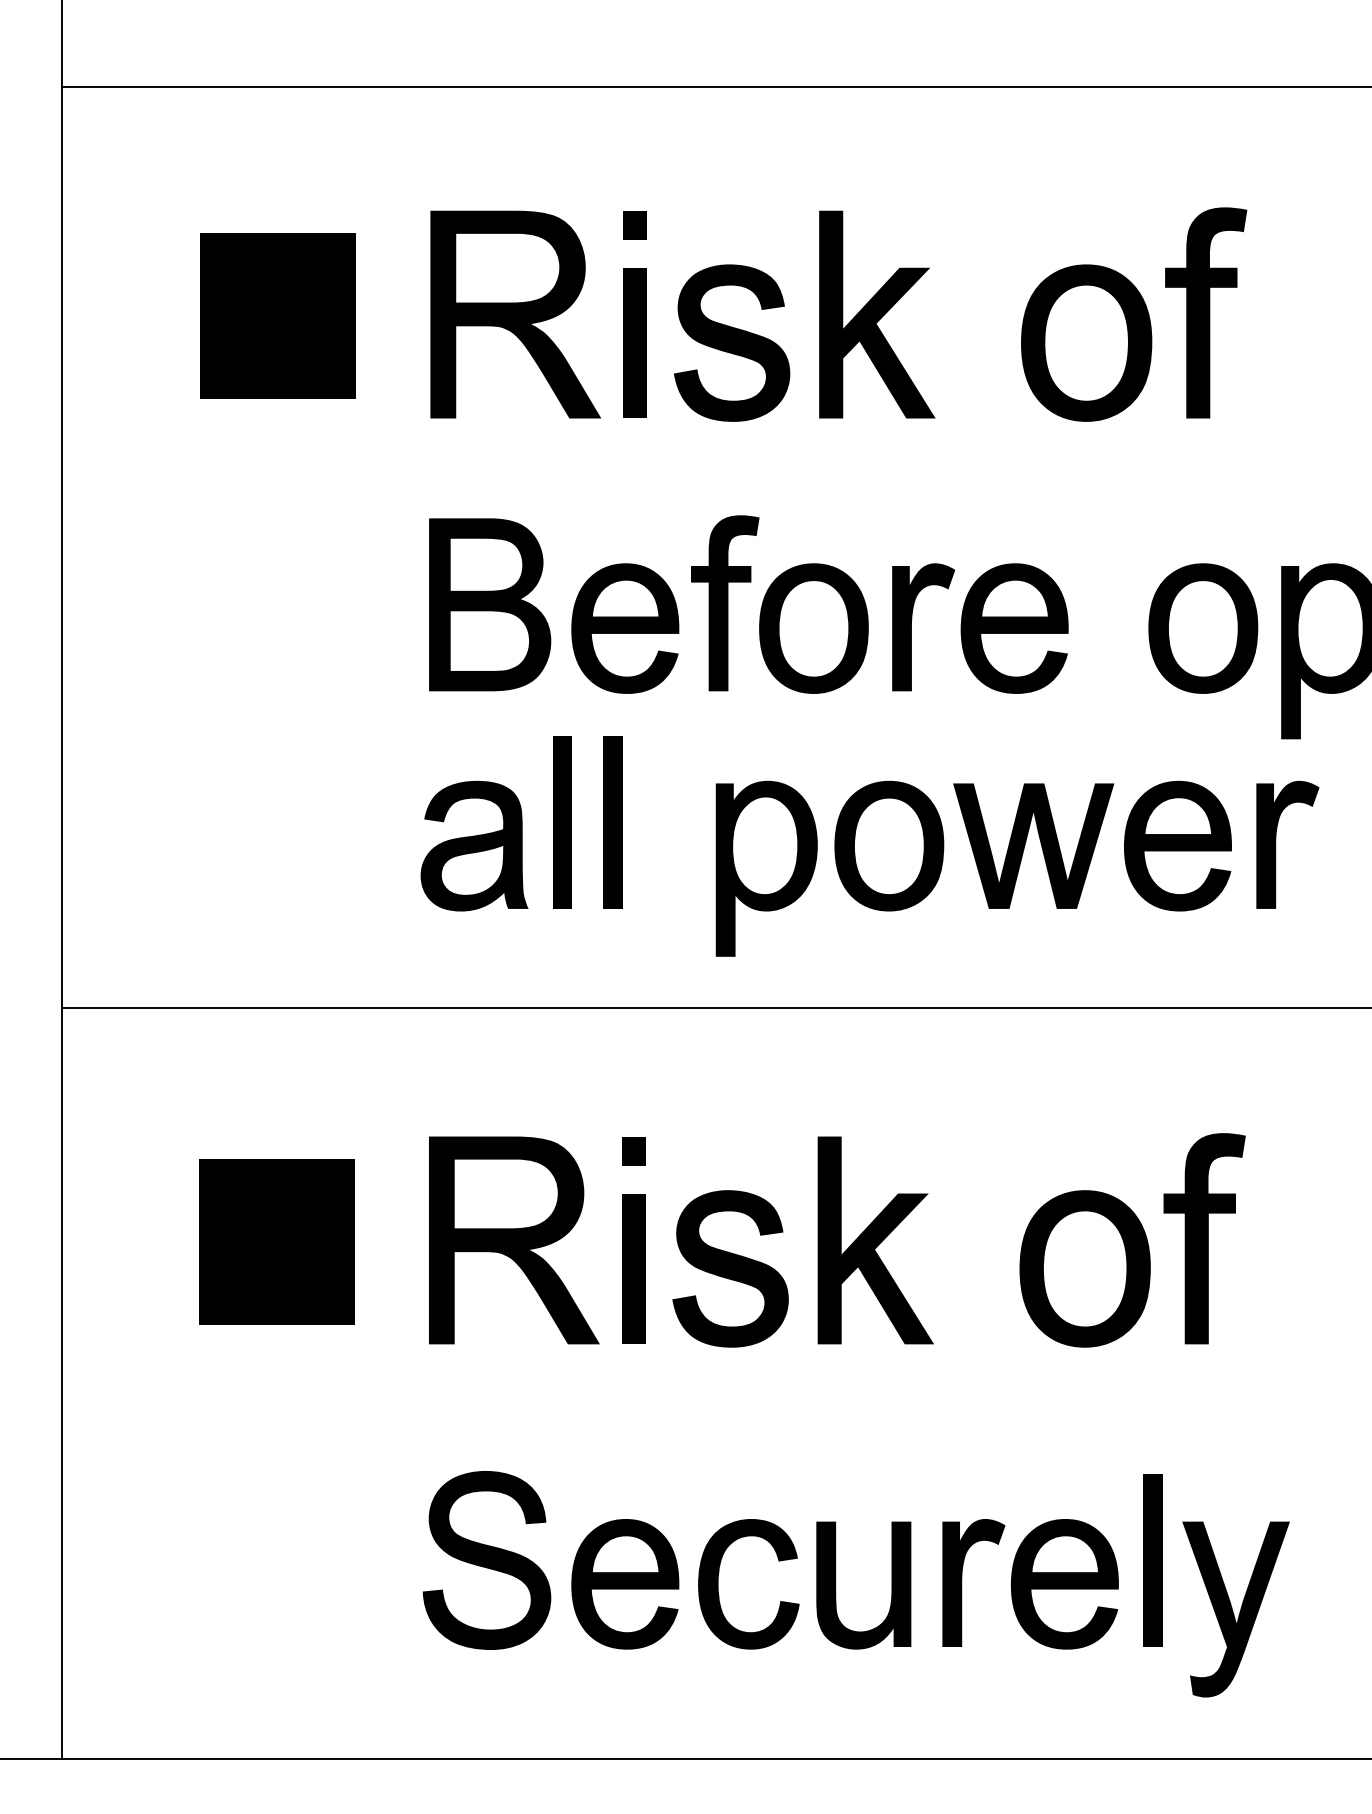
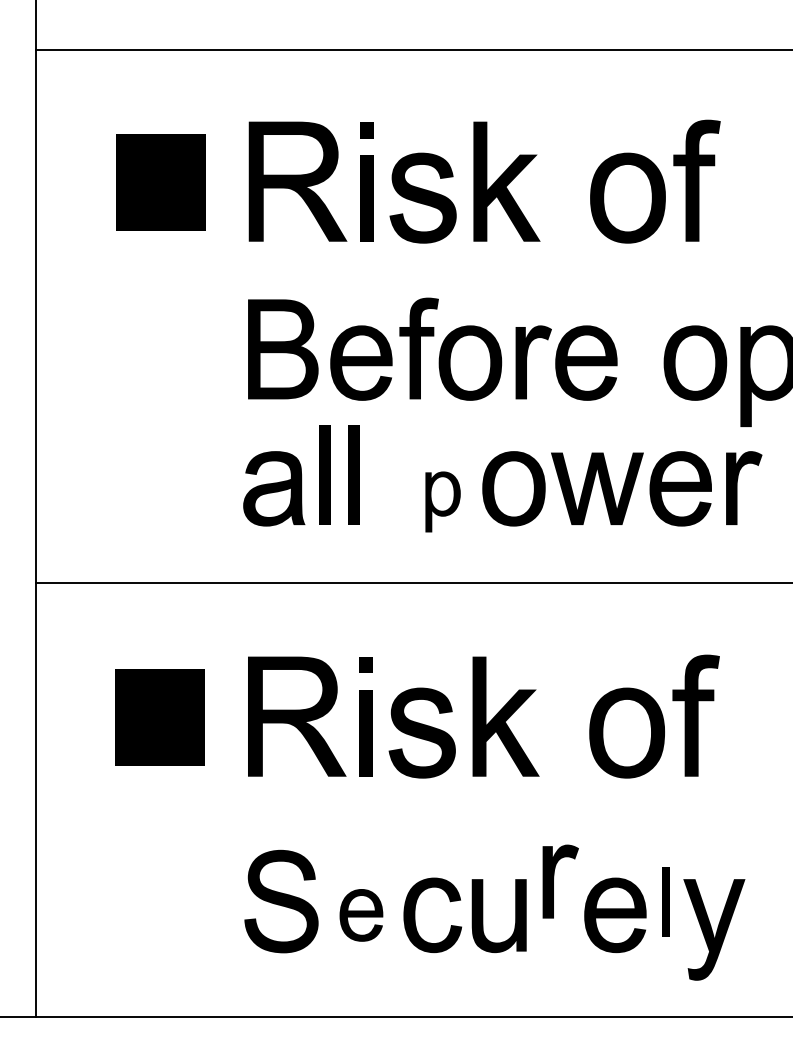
part: (765, 868) -> (442, 501), size x0.6
part: (1153, 1560) -> (666, 901), size x0.7
part: (961, 1582) -> (553, 881), moved
part: (625, 1584) -> (361, 915), size x0.7

